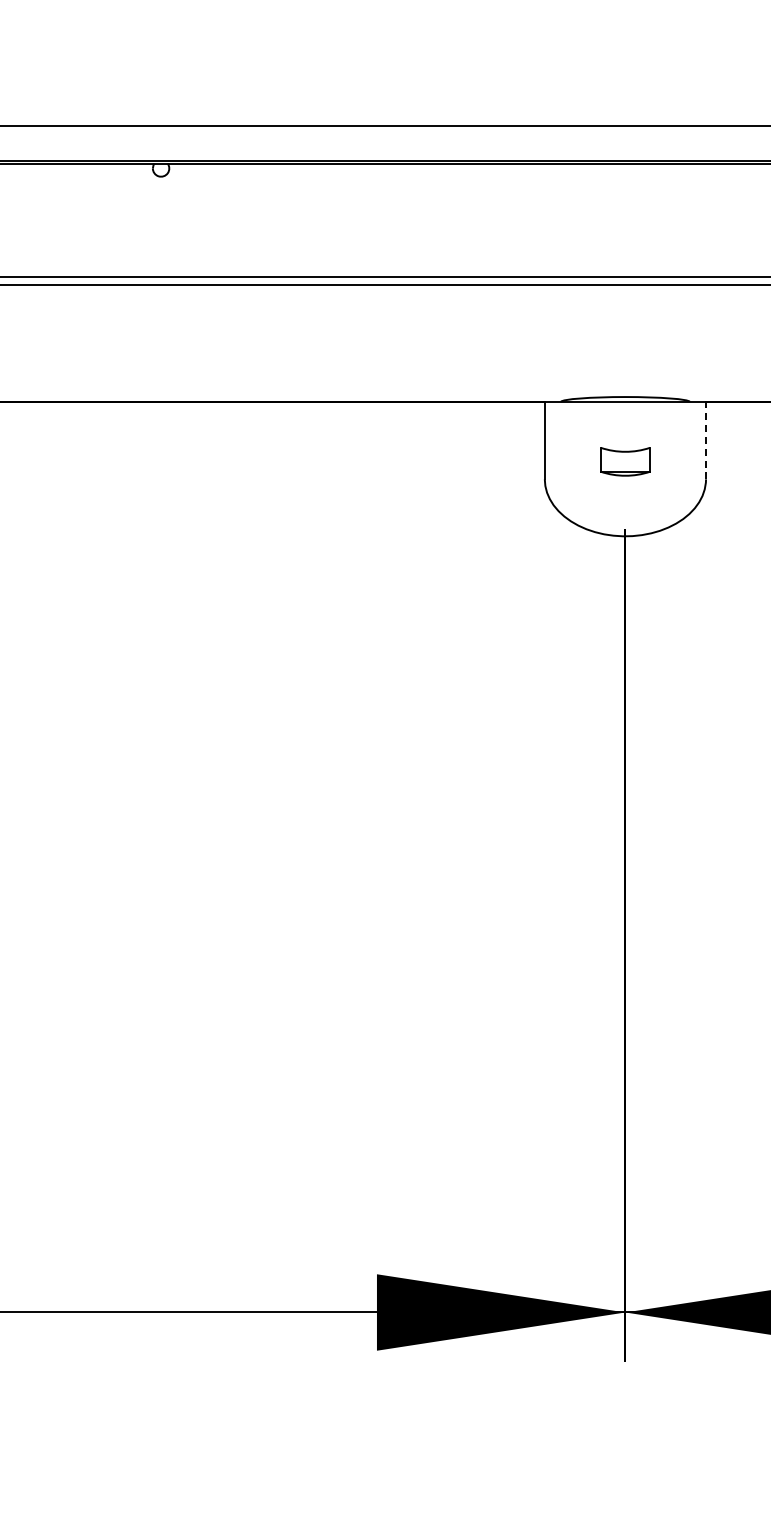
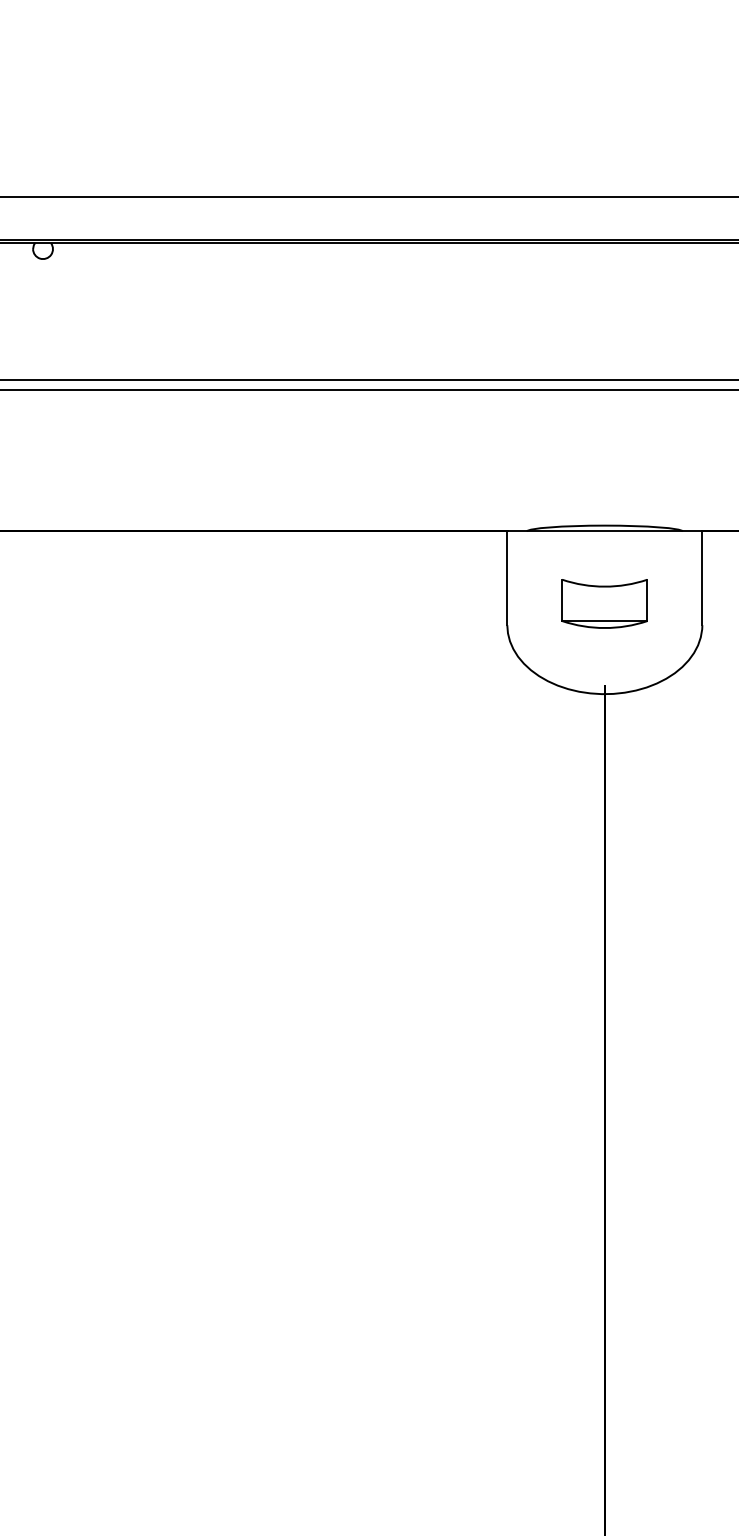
line: (706, 440) -> (702, 578), dashed -> solid
part: (625, 461) -> (604, 603), size x1.43

